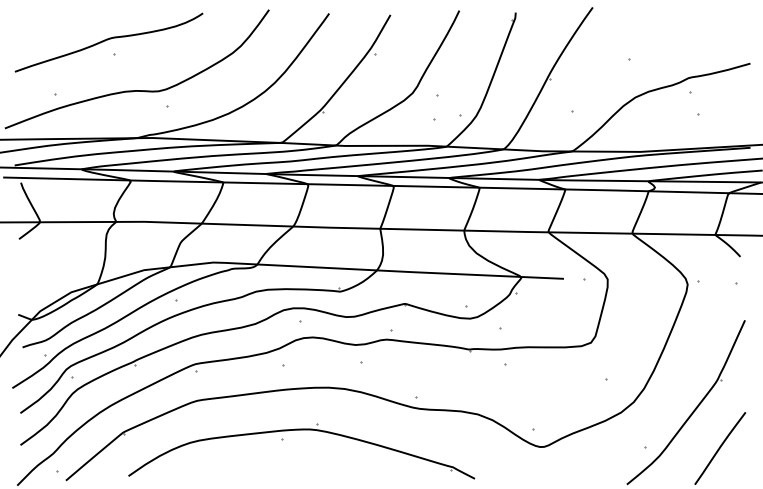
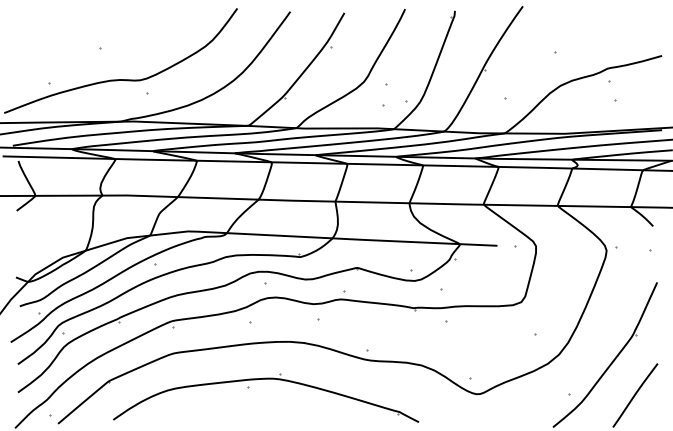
curve: (108, 40) -> (95, 35), removed

